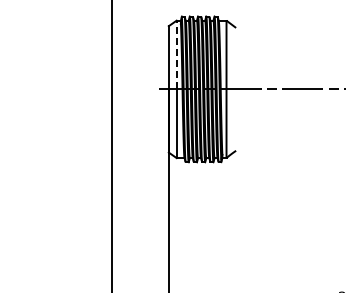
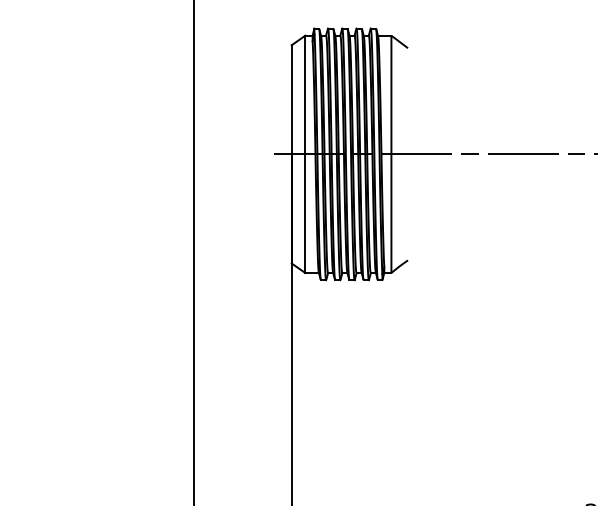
line: (176, 54) -> (305, 94), dashed -> solid

